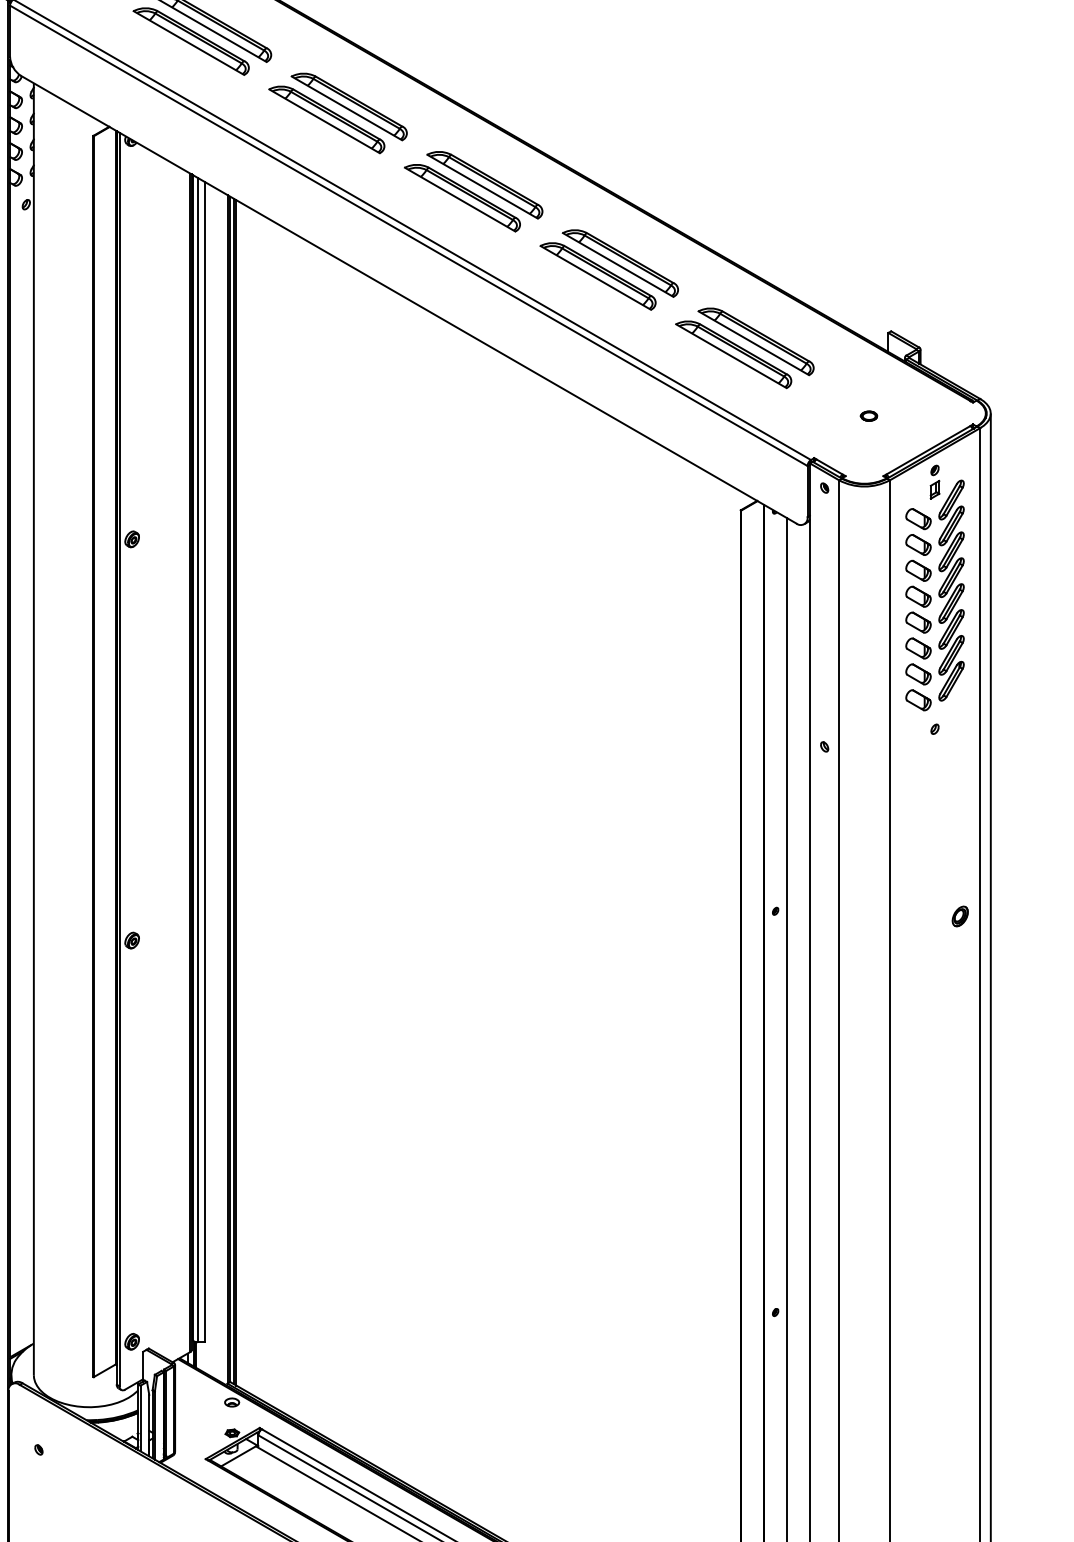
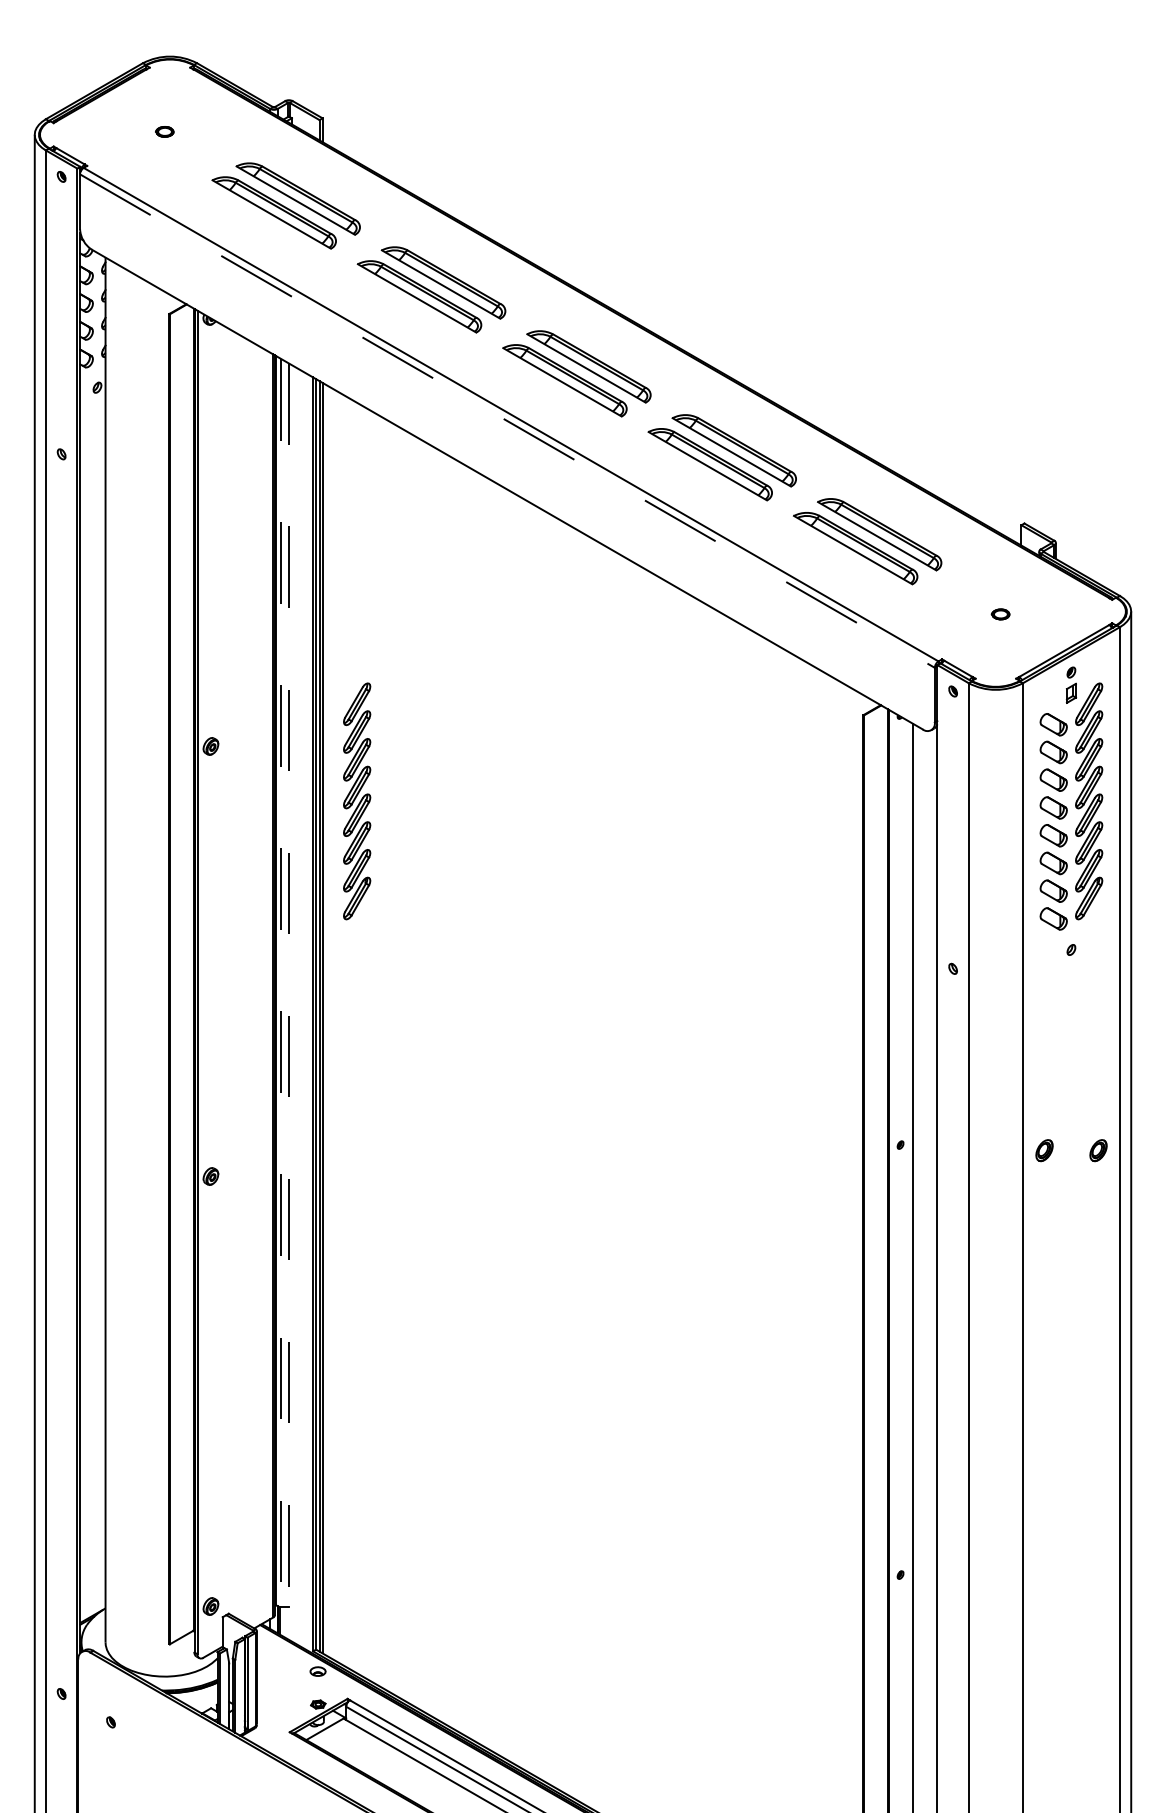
line: (408, 236) -> (507, 421), solid -> dashed
part: (268, 590) -> (357, 801), added
line: (198, 760) -> (281, 983), solid -> dashed
line: (204, 762) -> (288, 985), solid -> dashed
part: (909, 916) -> (1044, 1150), added

